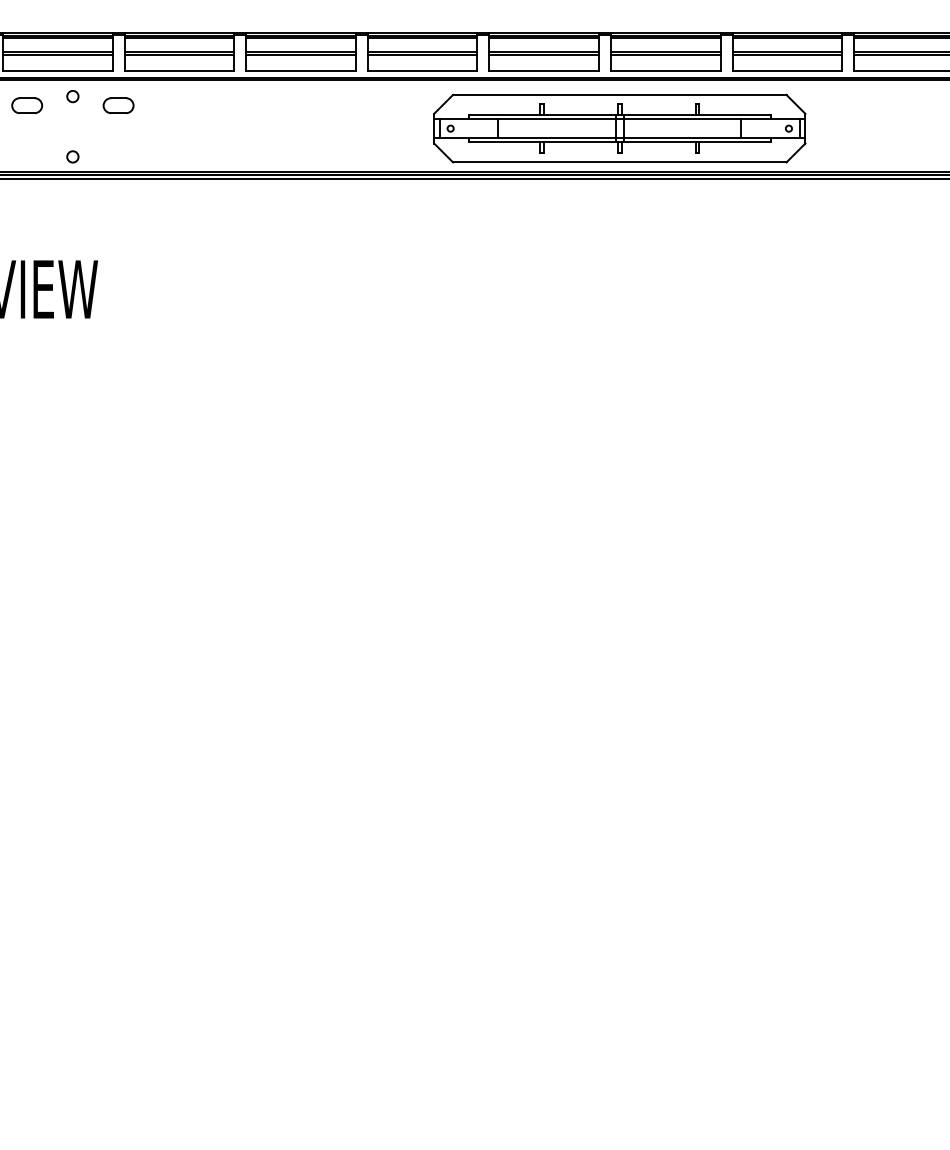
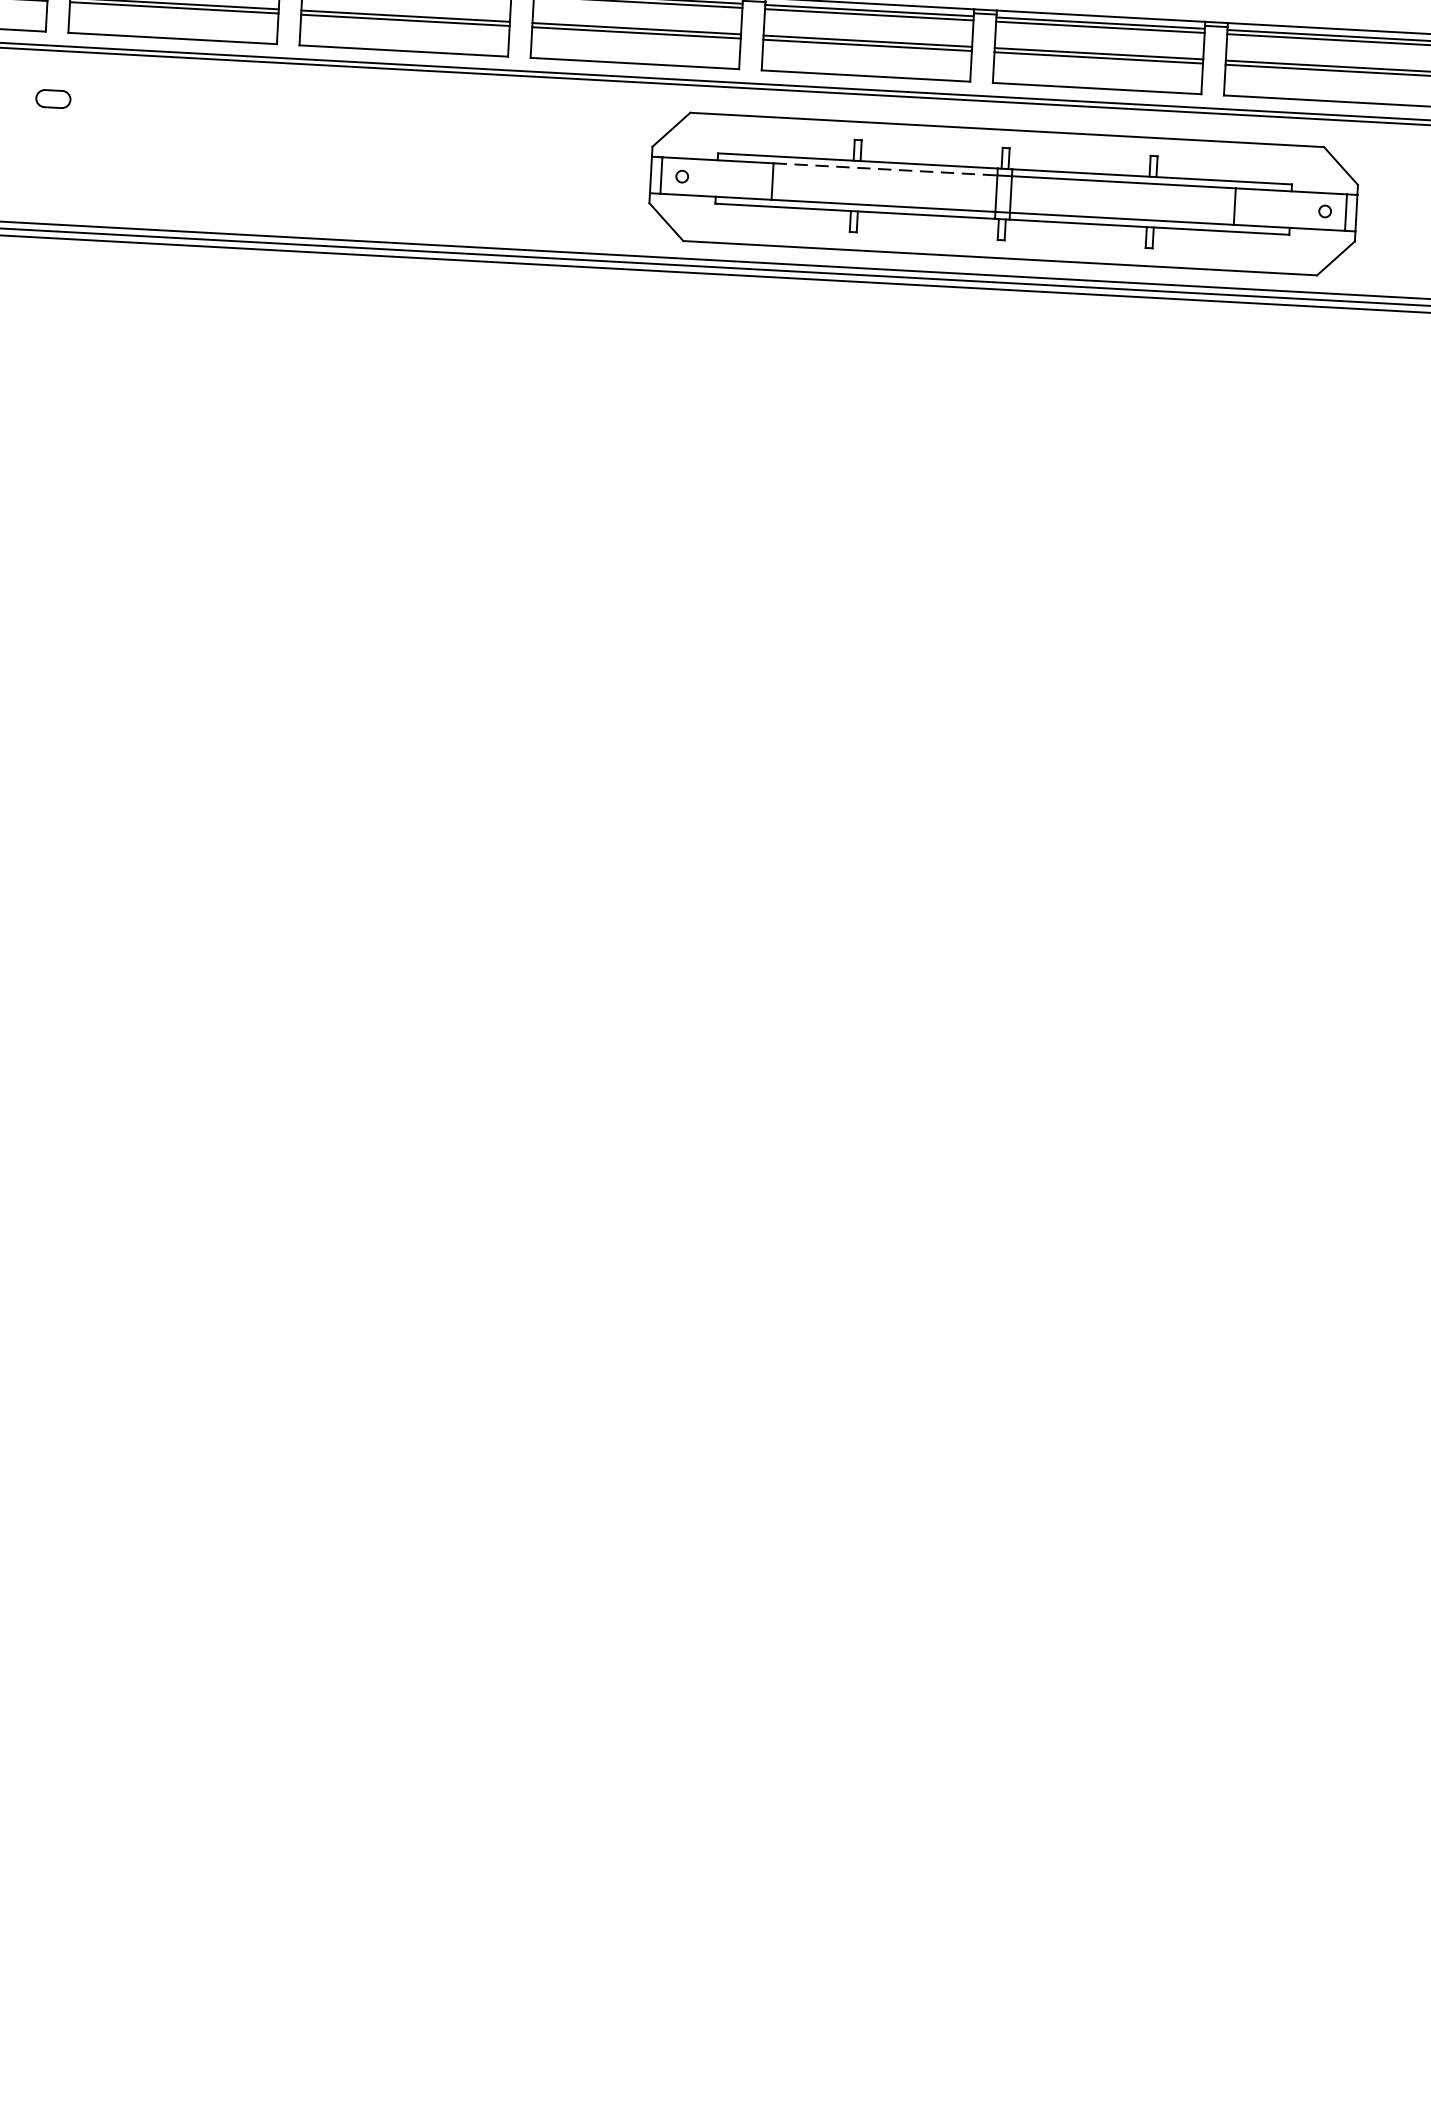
part: (118, 105) -> (53, 98), size x0.6
line: (557, 119) -> (886, 170), solid -> dashed

